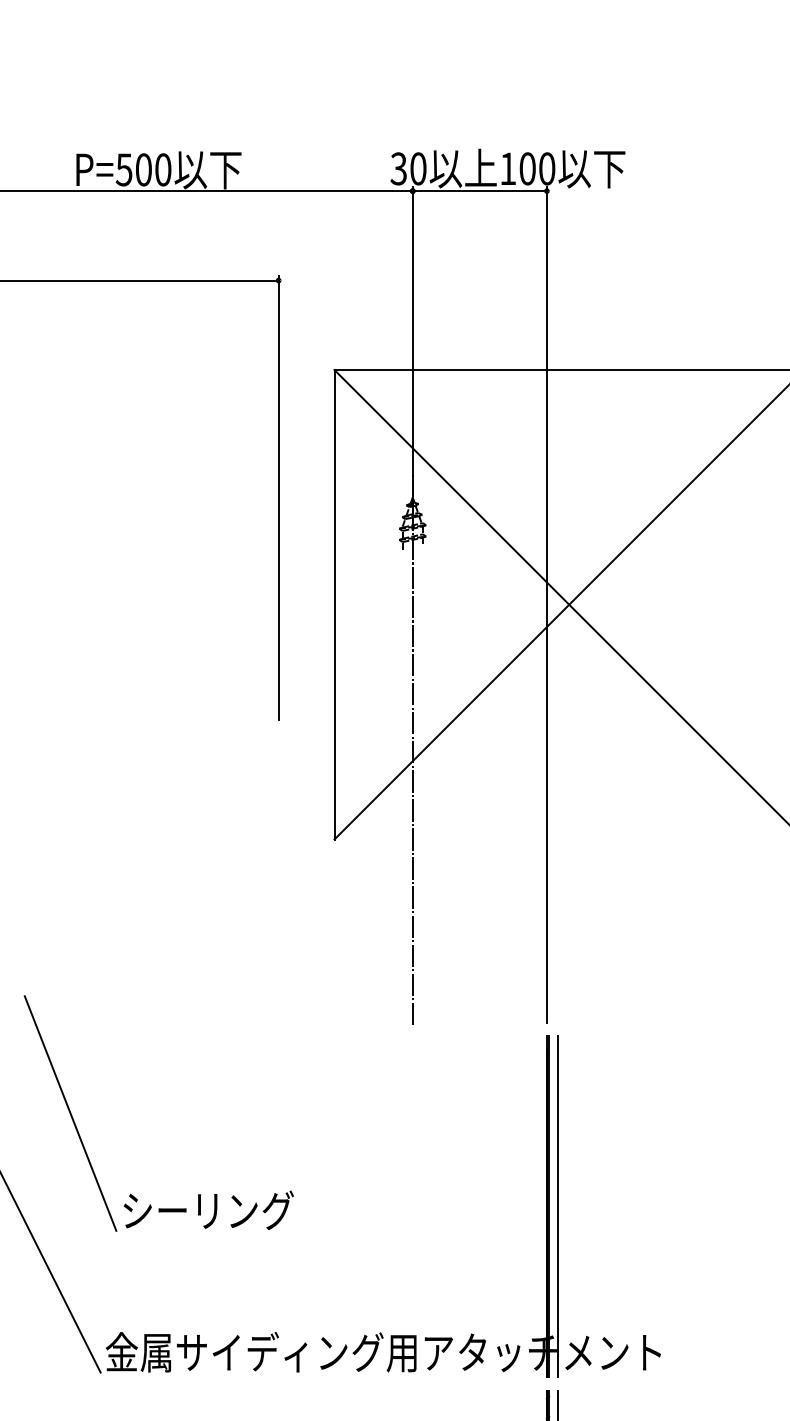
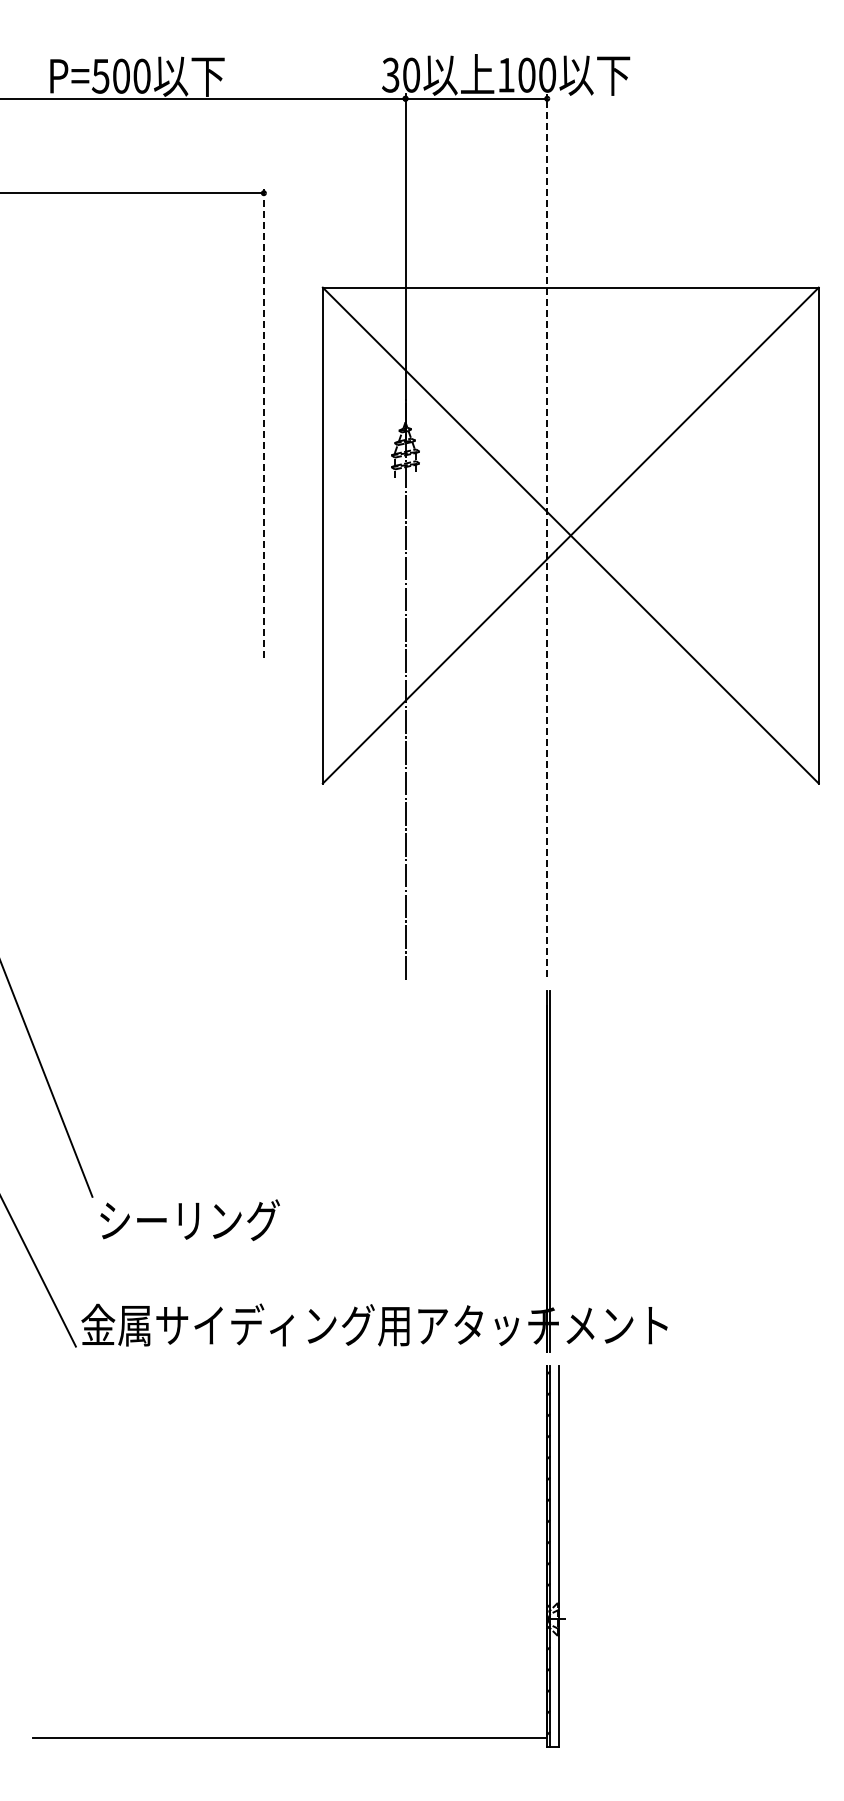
line: (278, 498) -> (263, 423), solid -> dashed
line: (547, 604) -> (547, 535), solid -> dashed
line: (558, 1206) -> (559, 1171), removed
text: (208, 1210) -> (189, 1220), moved

